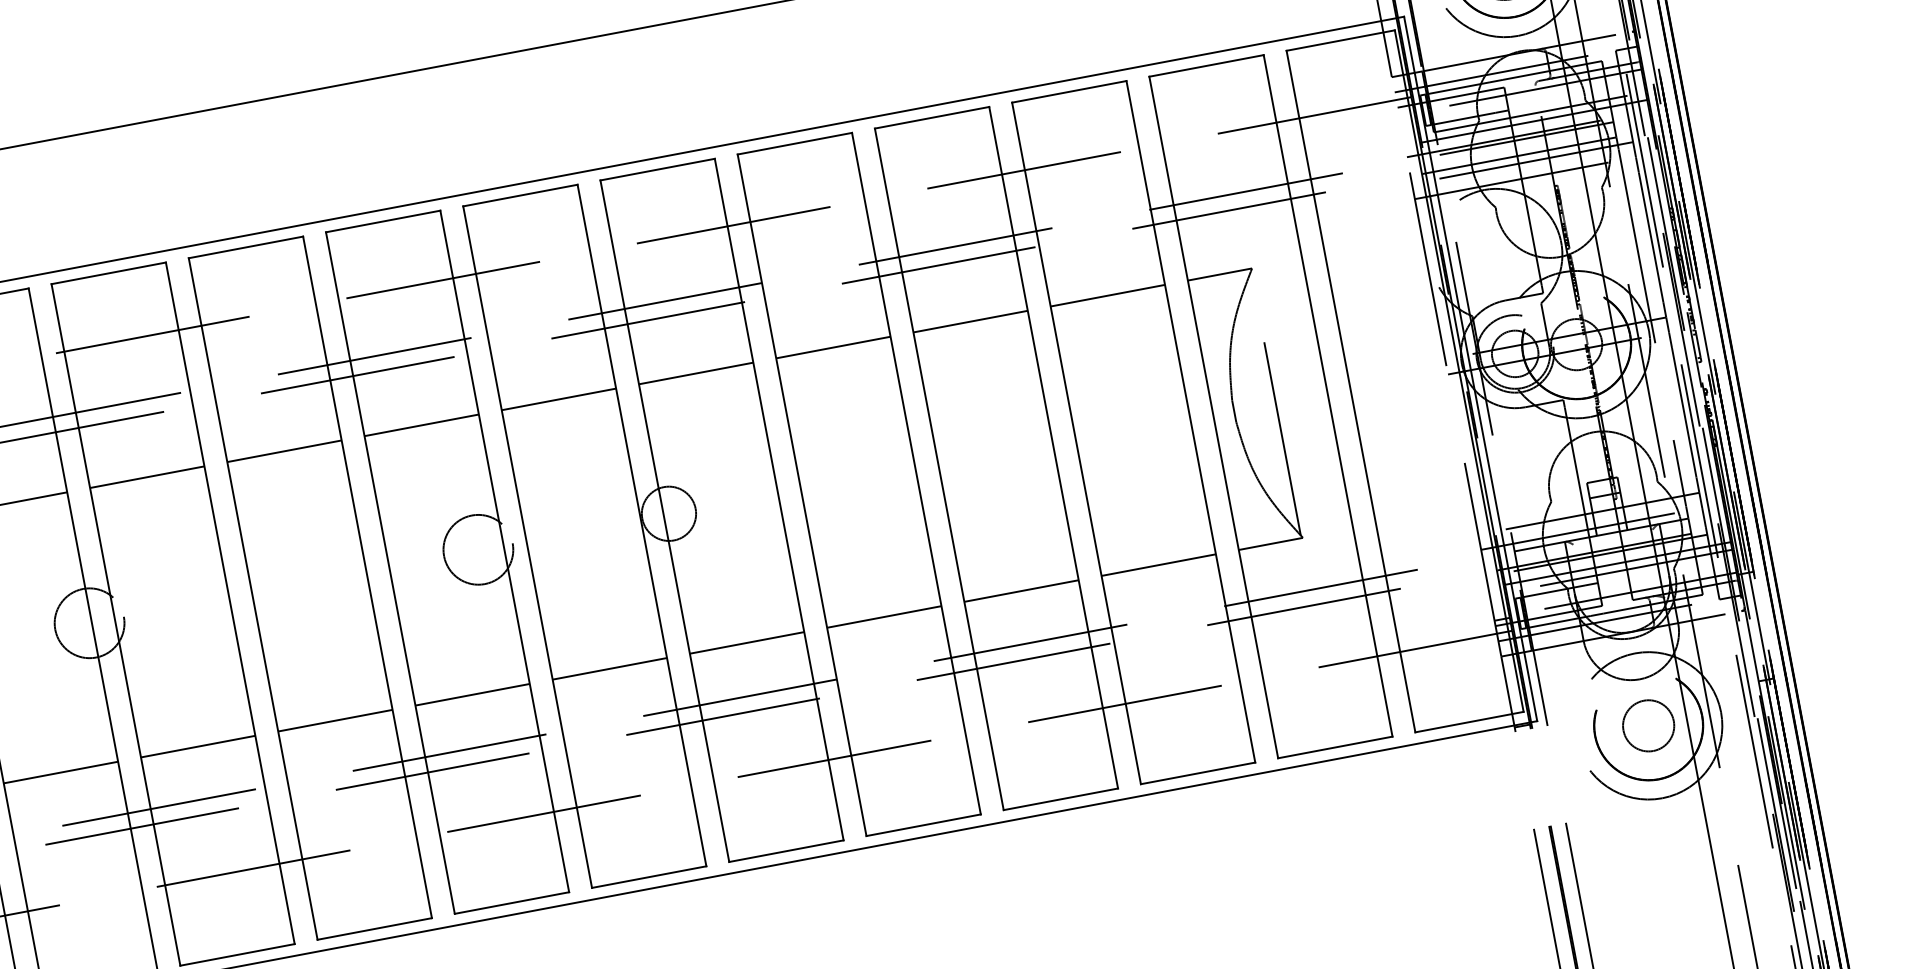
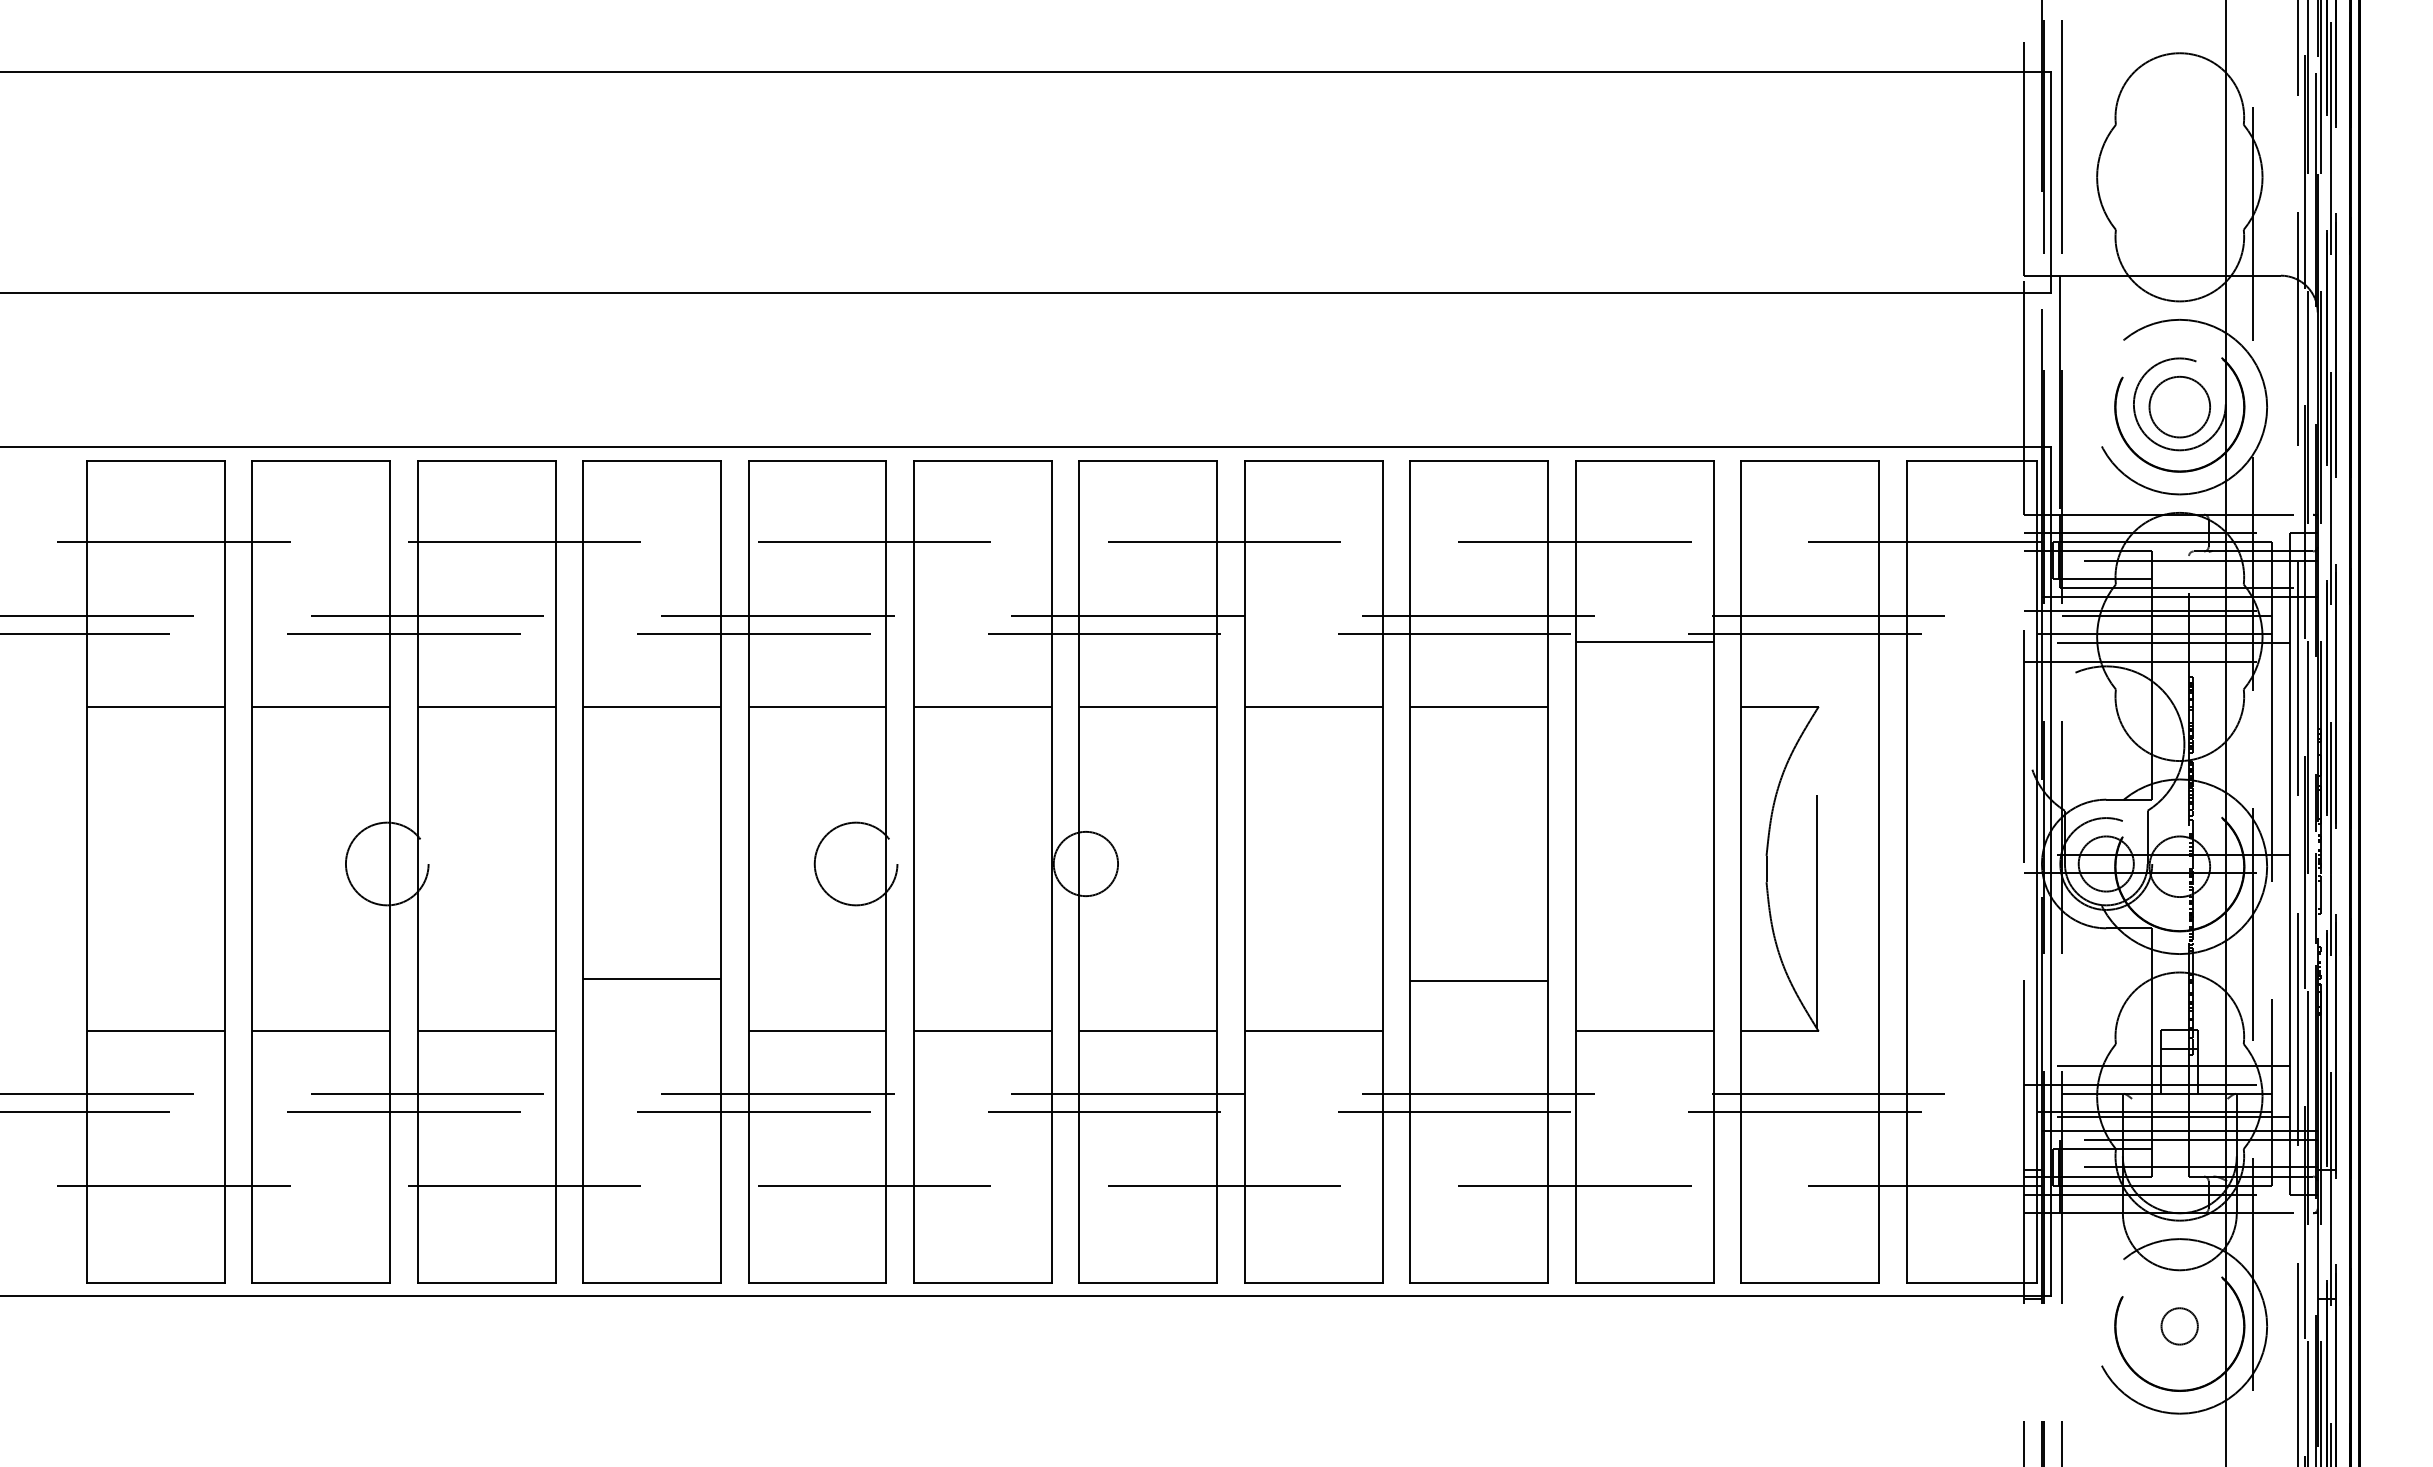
line: (1107, 295) -> (1644, 641), moved
line: (1021, 591) -> (1479, 981), moved
line: (334, 720) -> (651, 979), moved
circle: (1648, 725) -> (2179, 1326), size x0.6

